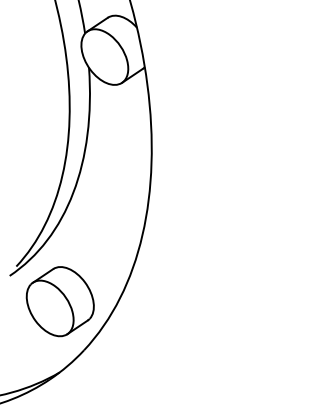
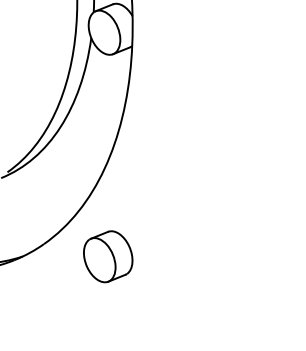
part: (60, 301) -> (108, 256), moved

